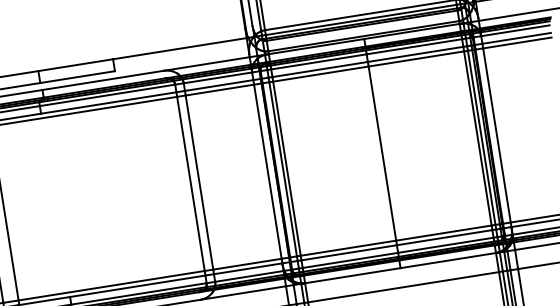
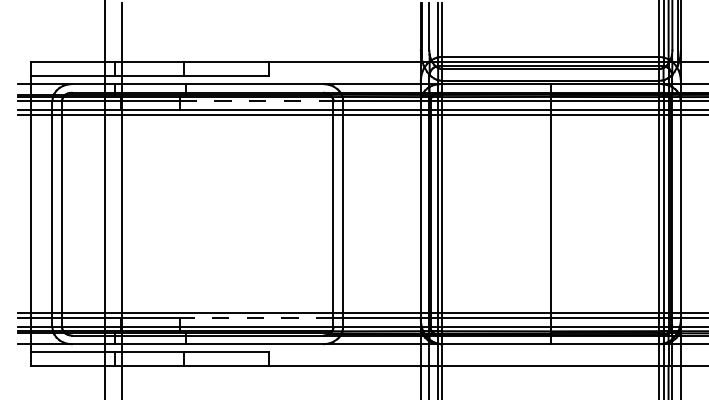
line: (107, 95) -> (256, 101), solid -> dashed
line: (137, 286) -> (256, 318), solid -> dashed

